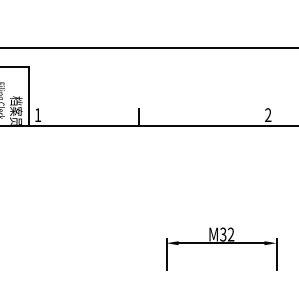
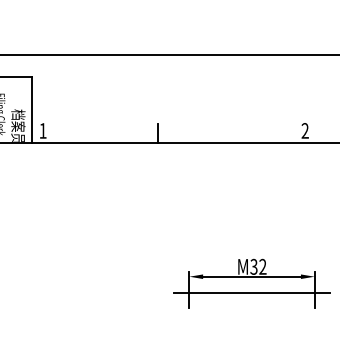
line: (221, 257) -> (251, 292), added

